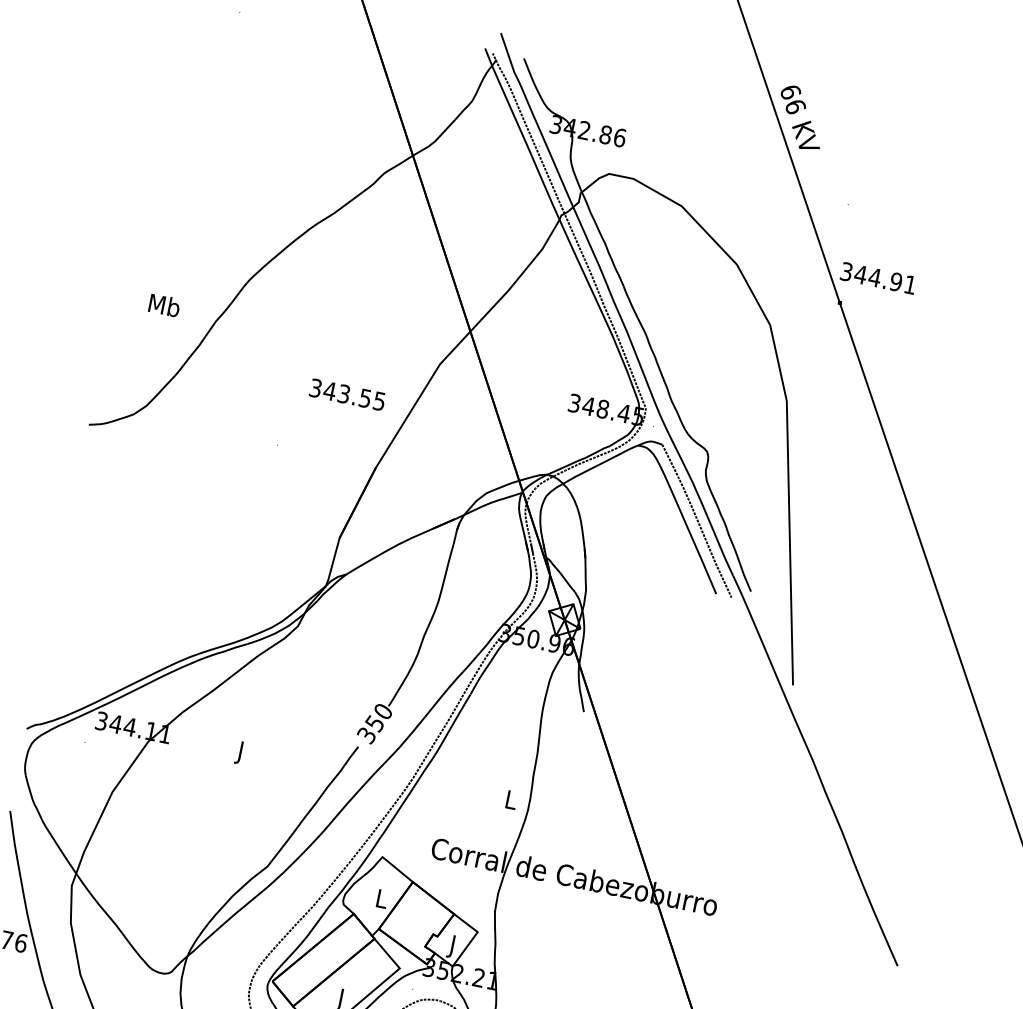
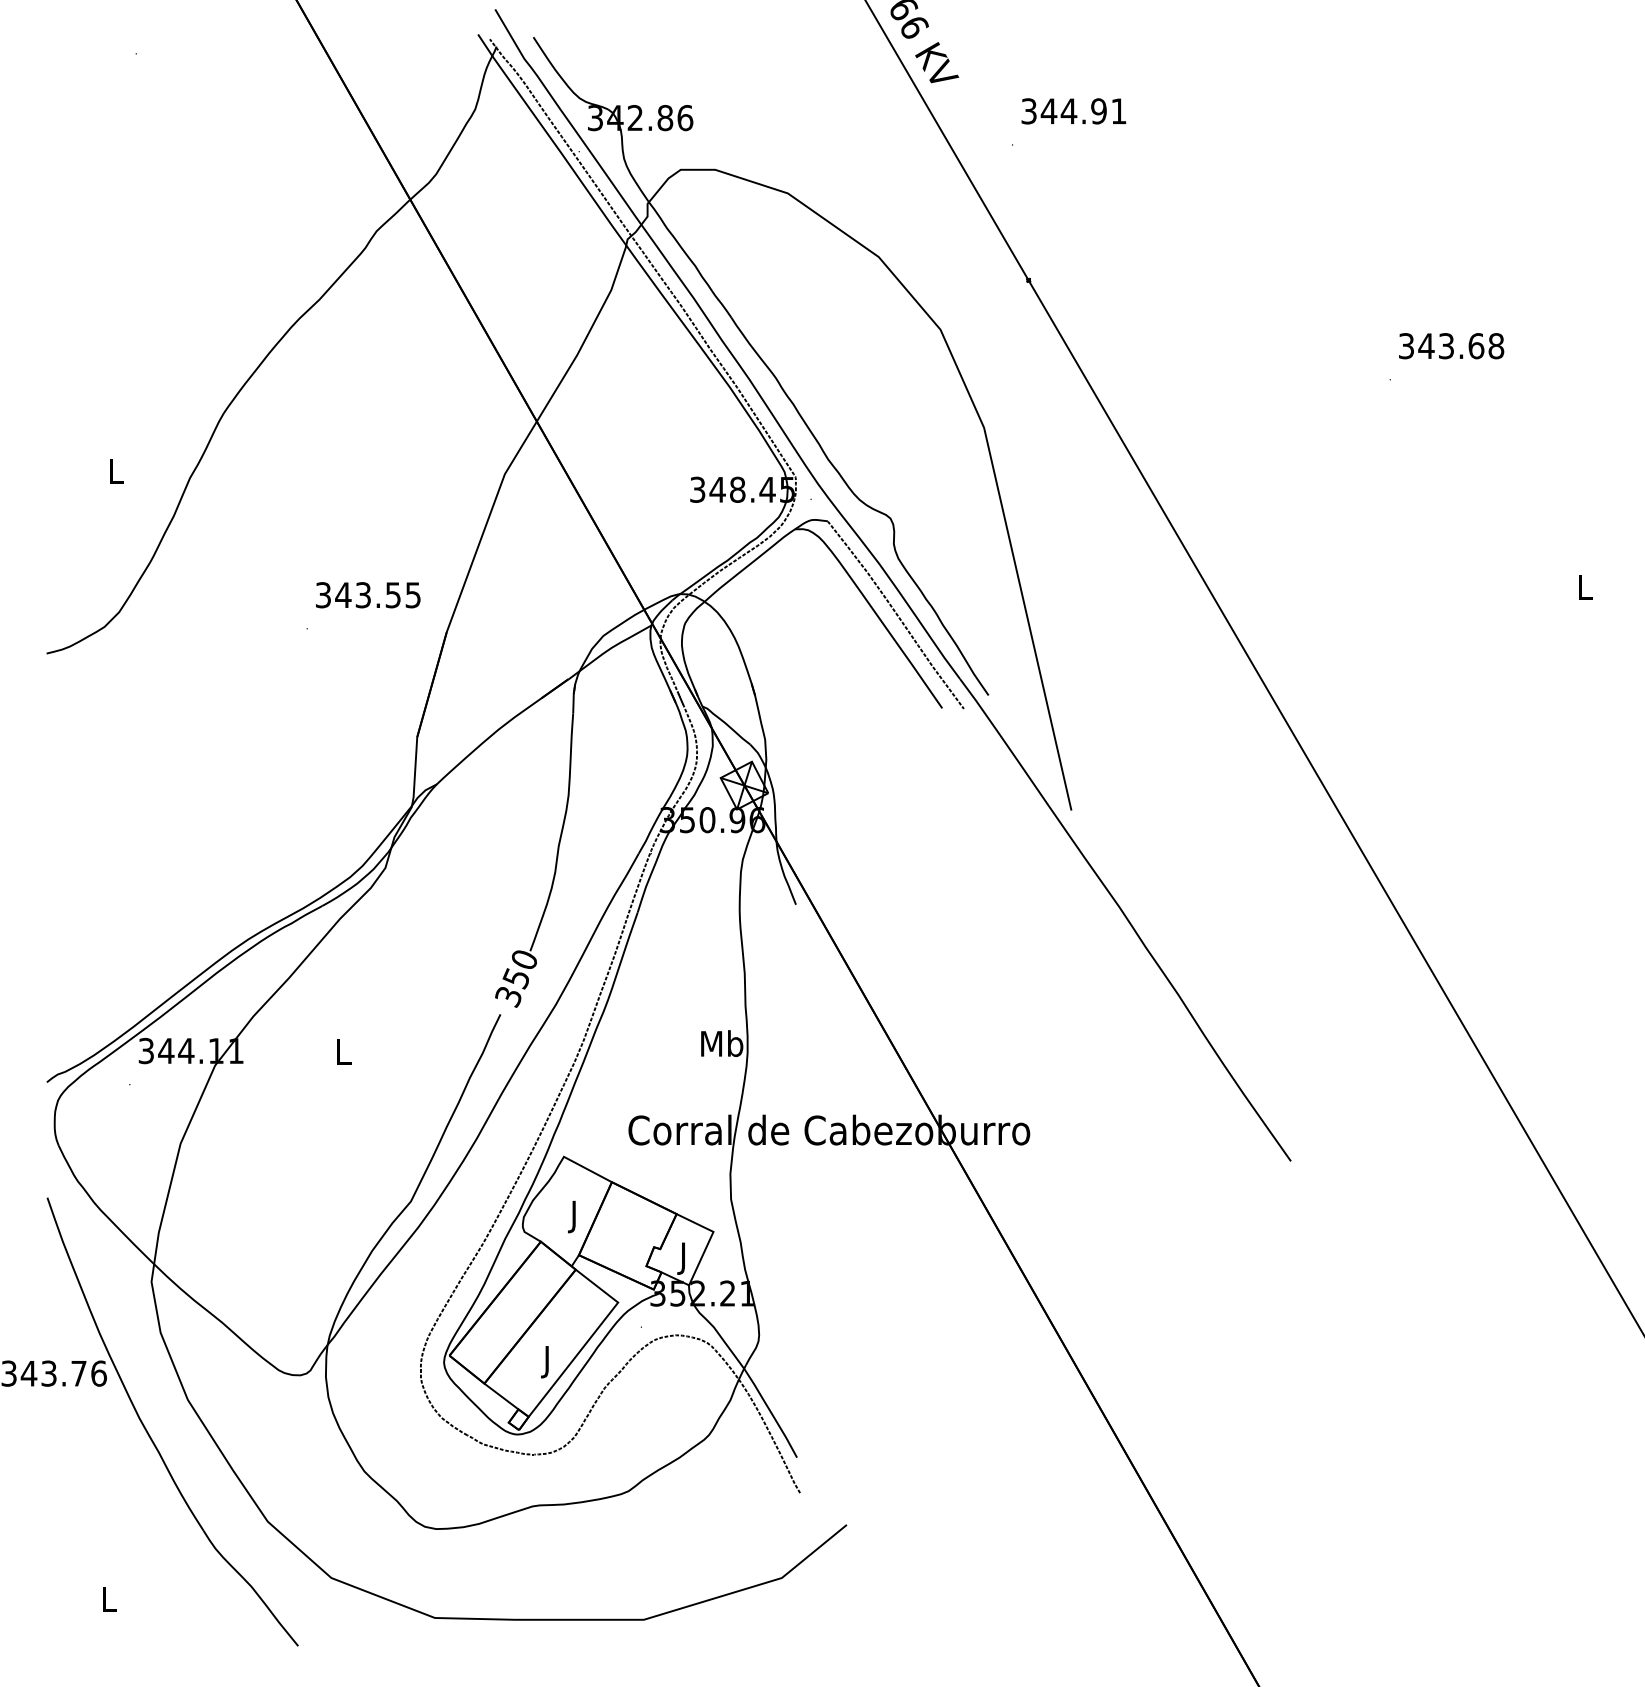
text: (878, 278) -> (1073, 111), moved
text: (165, 305) -> (116, 470), Mb -> L
text: (347, 395) -> (368, 595), moved
text: (240, 753) -> (343, 1055), J -> L
text: (511, 799) -> (722, 1043), L -> Mb
text: (382, 901) -> (575, 1216), L -> J

